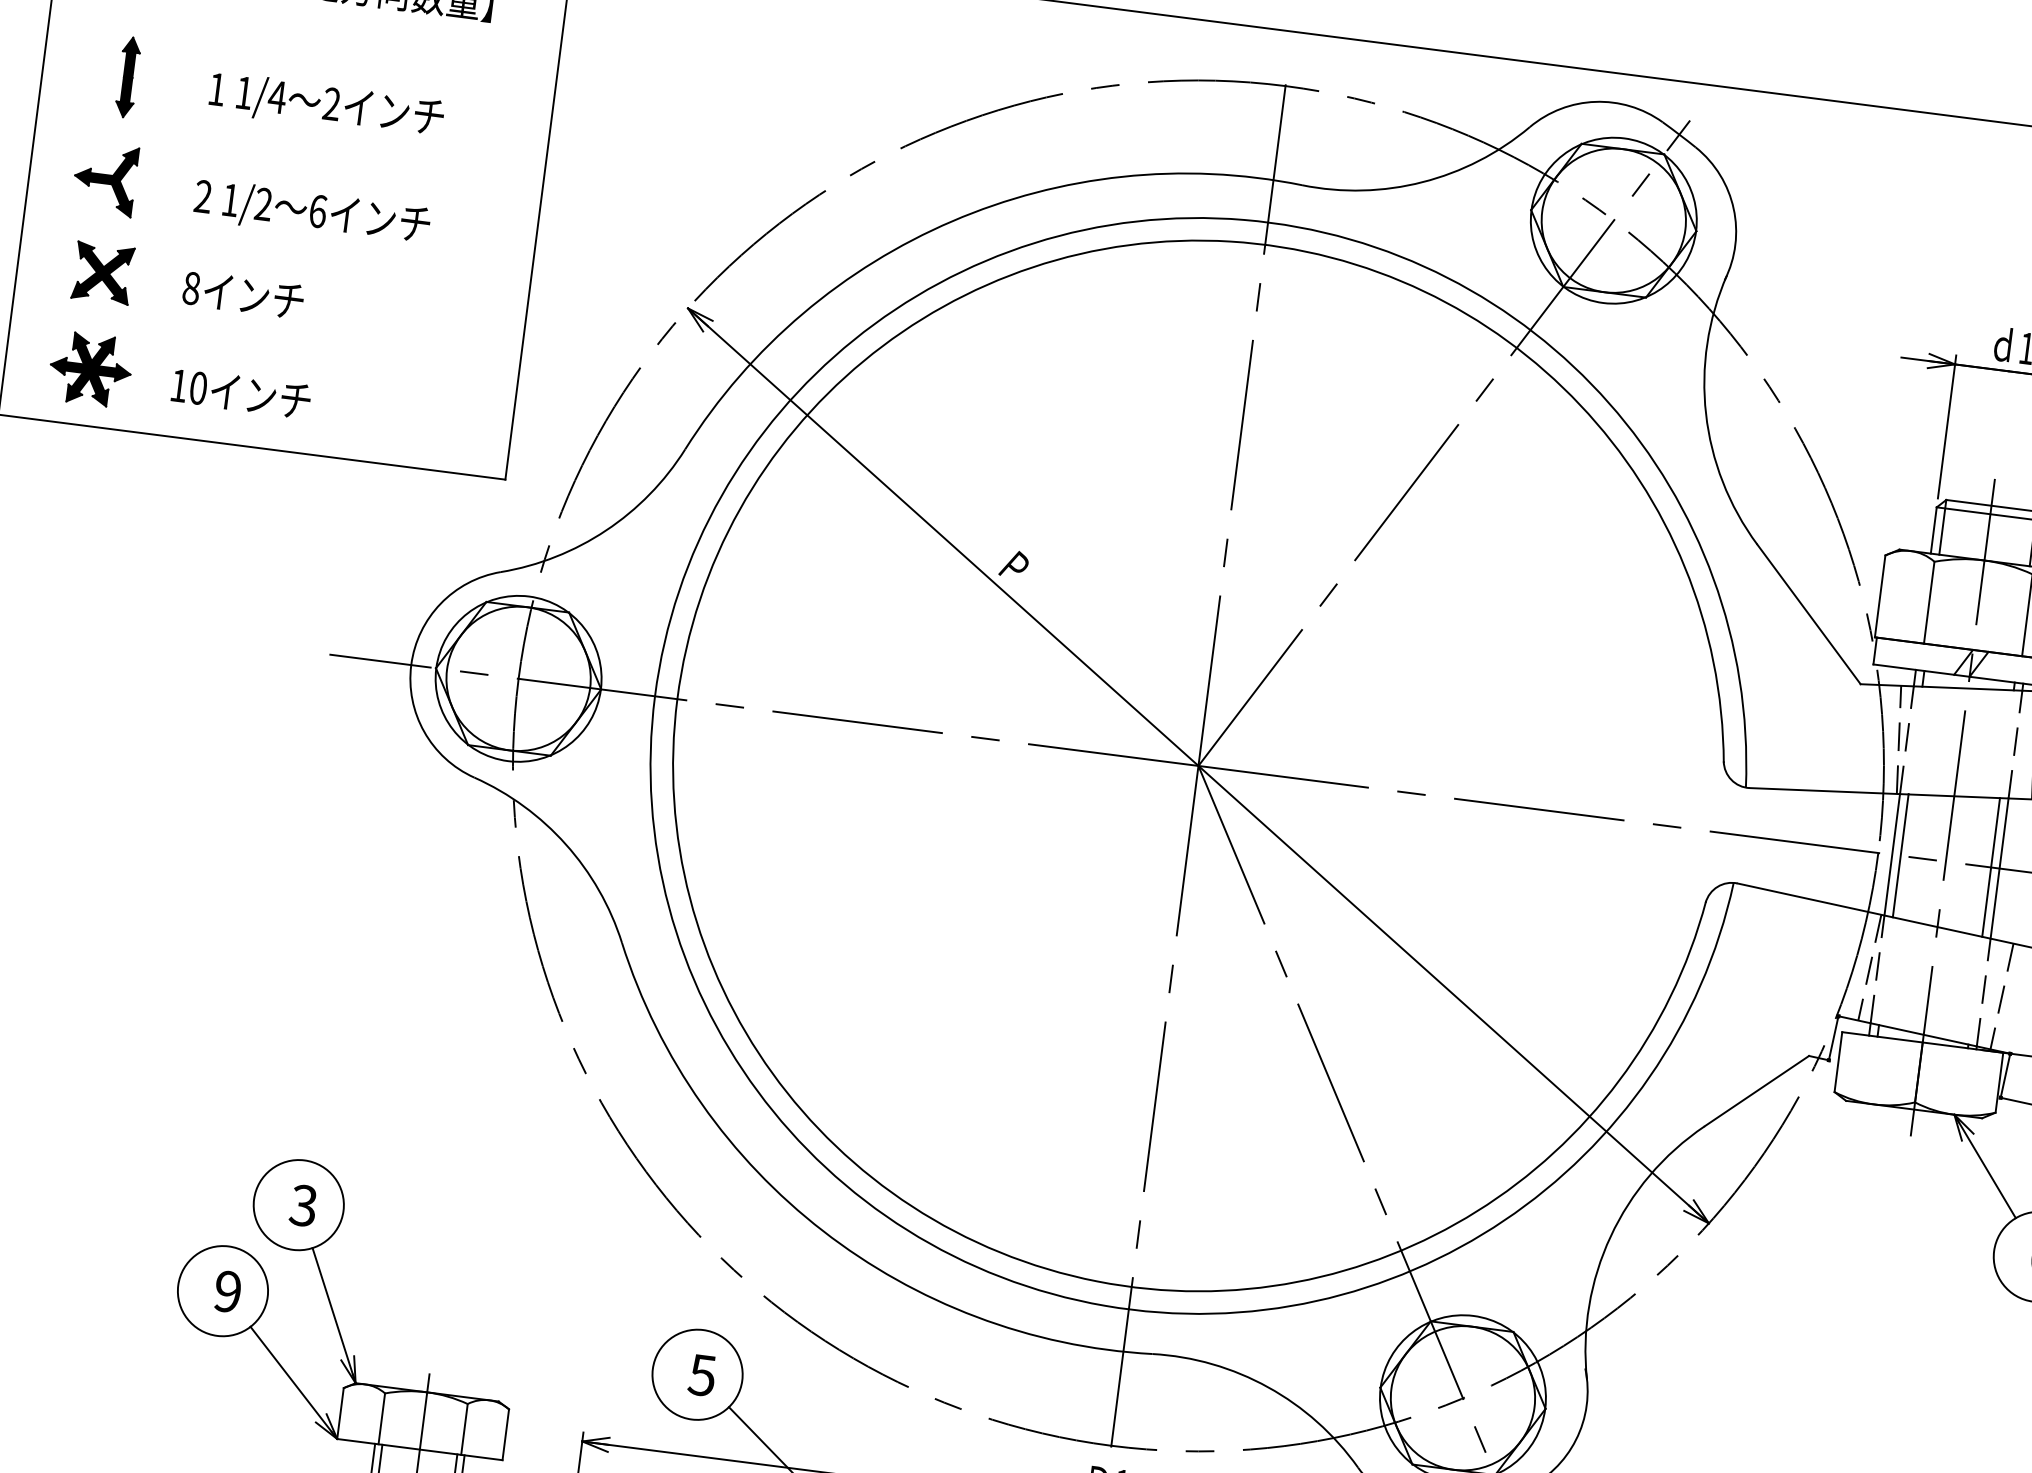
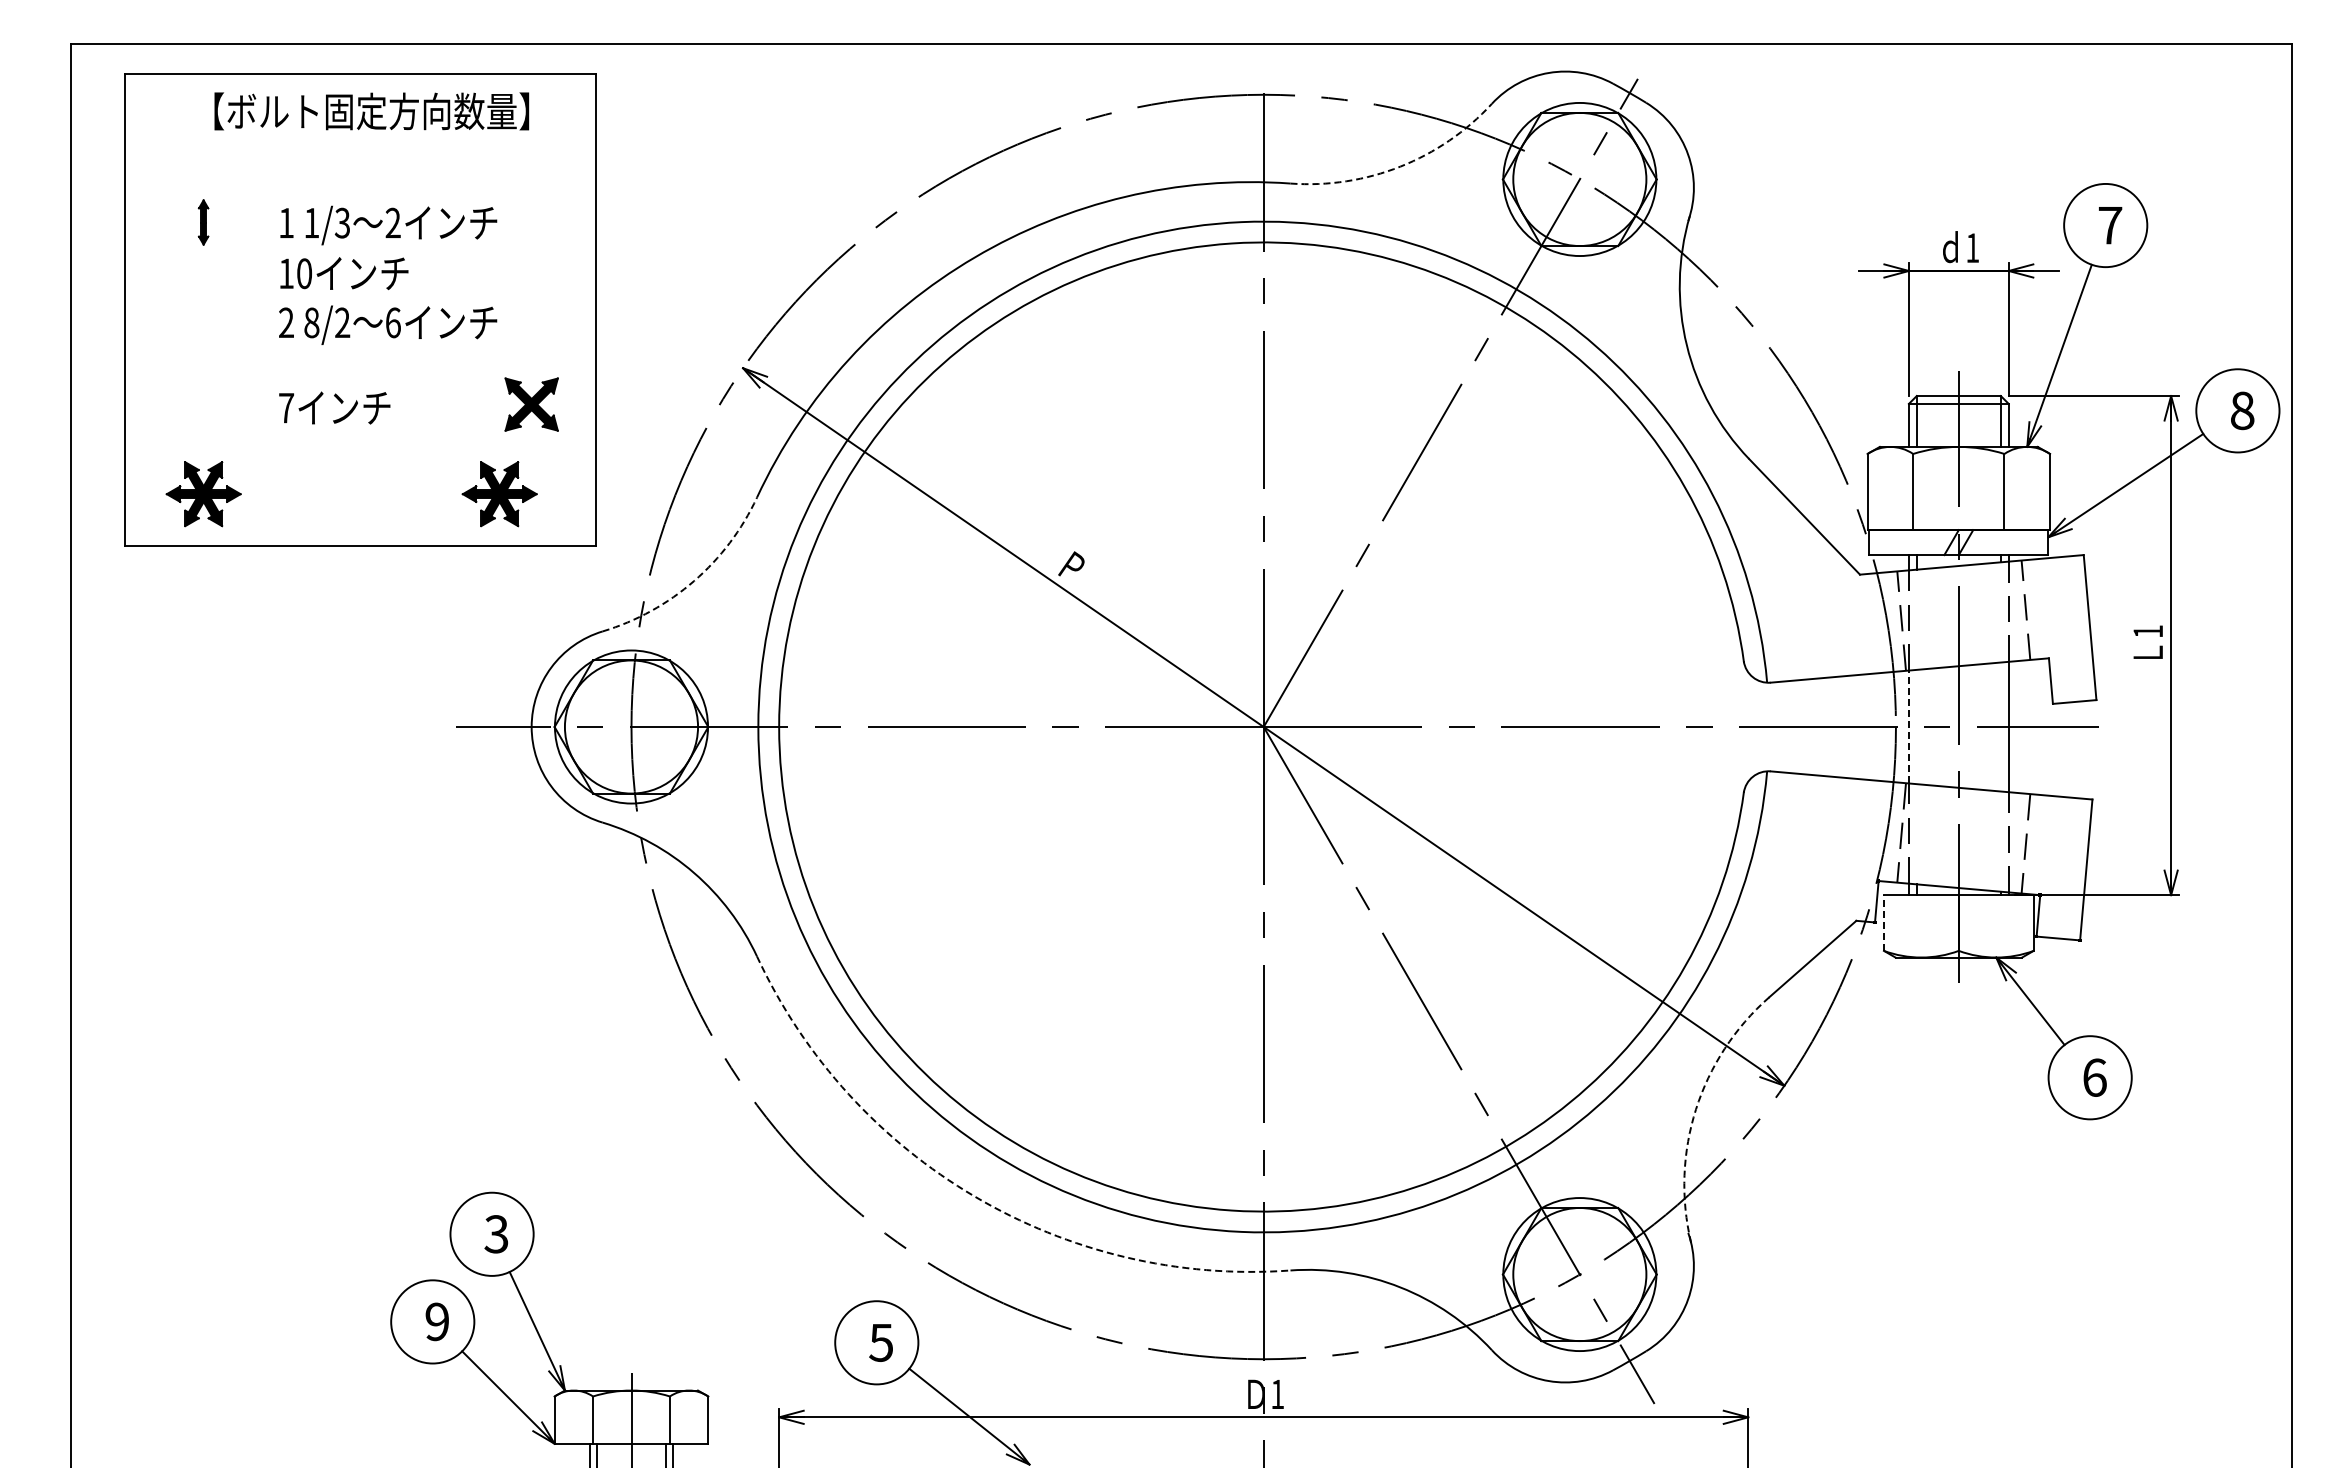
part: (127, 77) -> (203, 222), size x0.6
text: (277, 96) -> (342, 222), 1/4 -> 1/3
part: (104, 179) -> (194, 318), removed
arc: (1422, 182) -> (1400, 166), solid -> dashed
text: (230, 199) -> (311, 322), 1/2 -> 8/2
part: (102, 273) -> (531, 404), moved
text: (191, 287) -> (286, 407), 8 -> 7
text: (241, 393) -> (344, 273), moved
part: (408, 410) -> (499, 494), added
arc: (606, 531) -> (694, 581), solid -> dashed
line: (1891, 854) -> (1908, 726), solid -> dashed
line: (1900, 855) -> (1916, 726), removed
line: (1990, 866) -> (2000, 726), removed
line: (1837, 1062) -> (1883, 923), solid -> dashed
arc: (822, 1230) -> (974, 1196), solid -> dashed
arc: (1611, 1236) -> (1696, 1109), solid -> dashed

